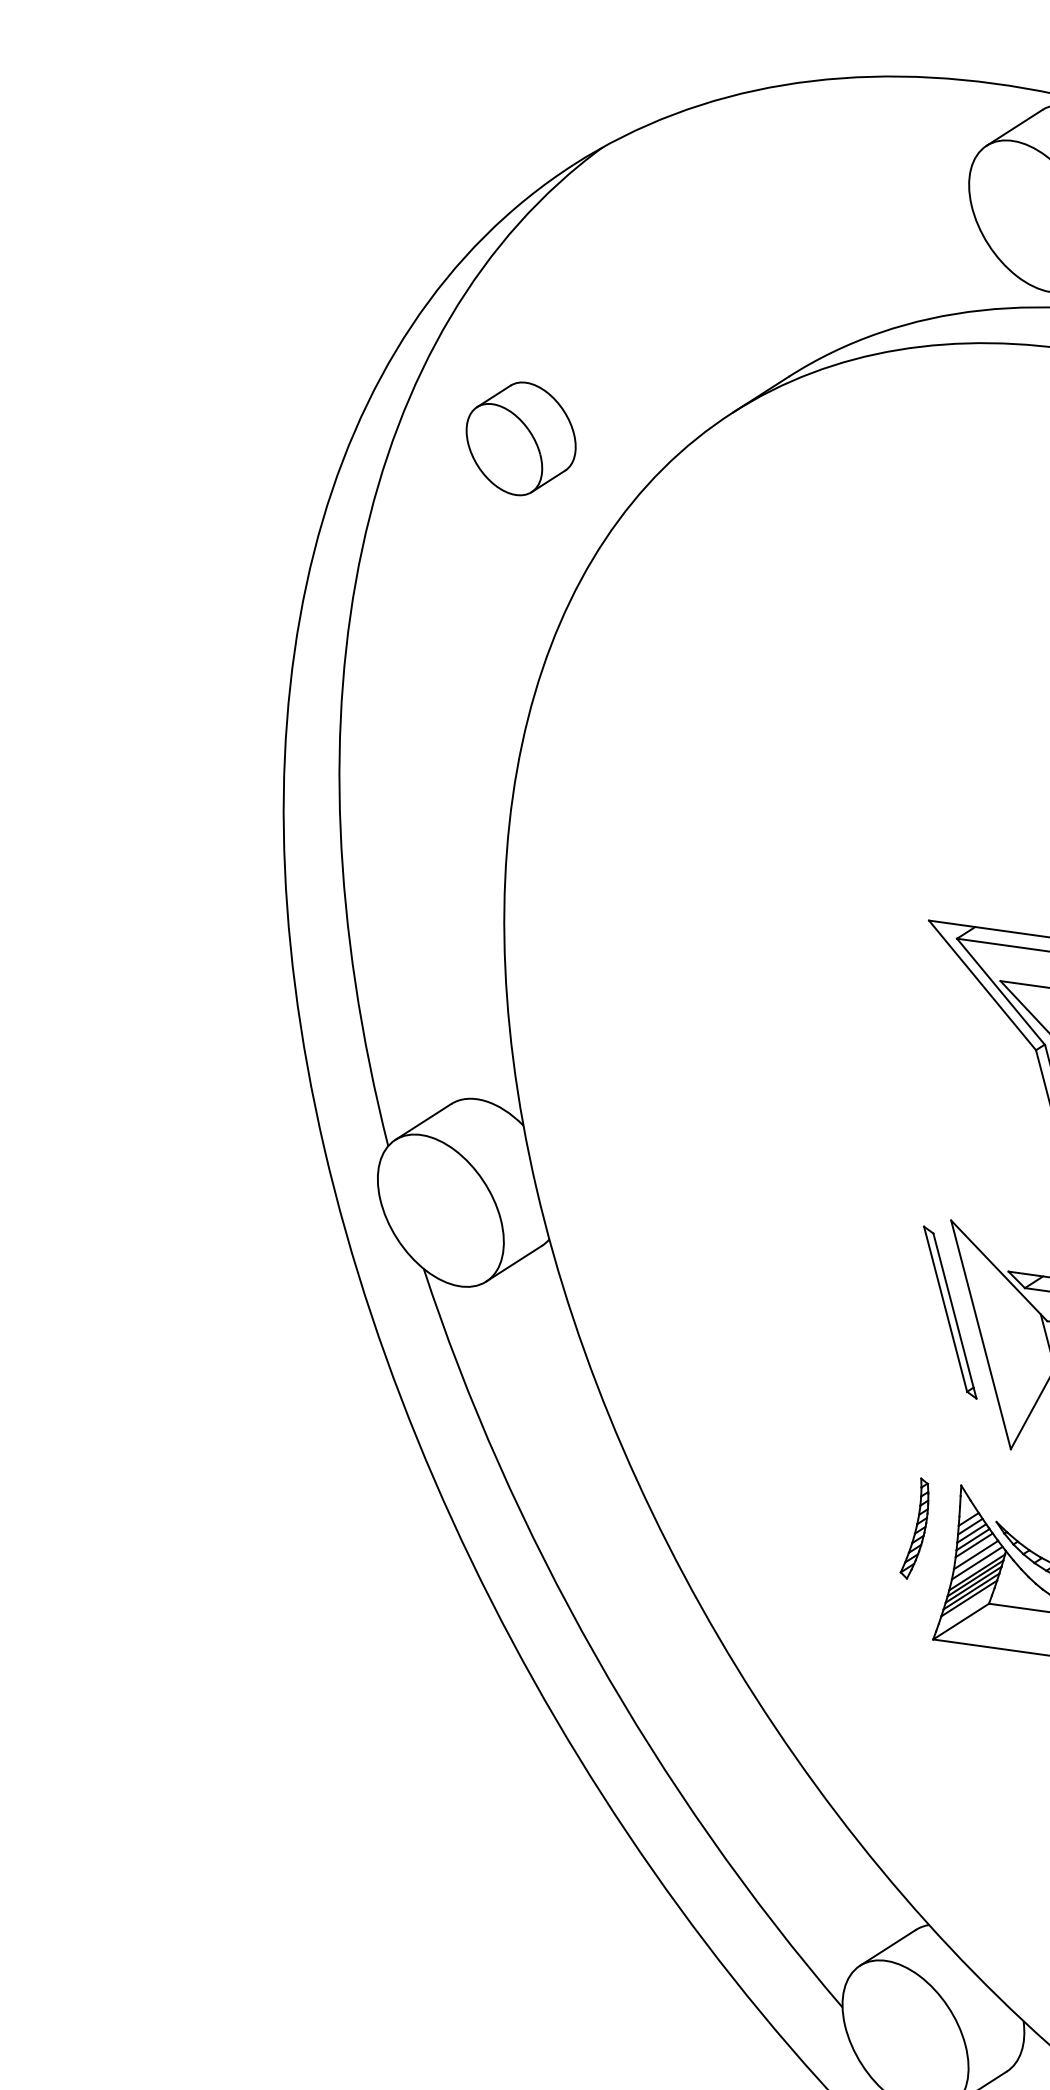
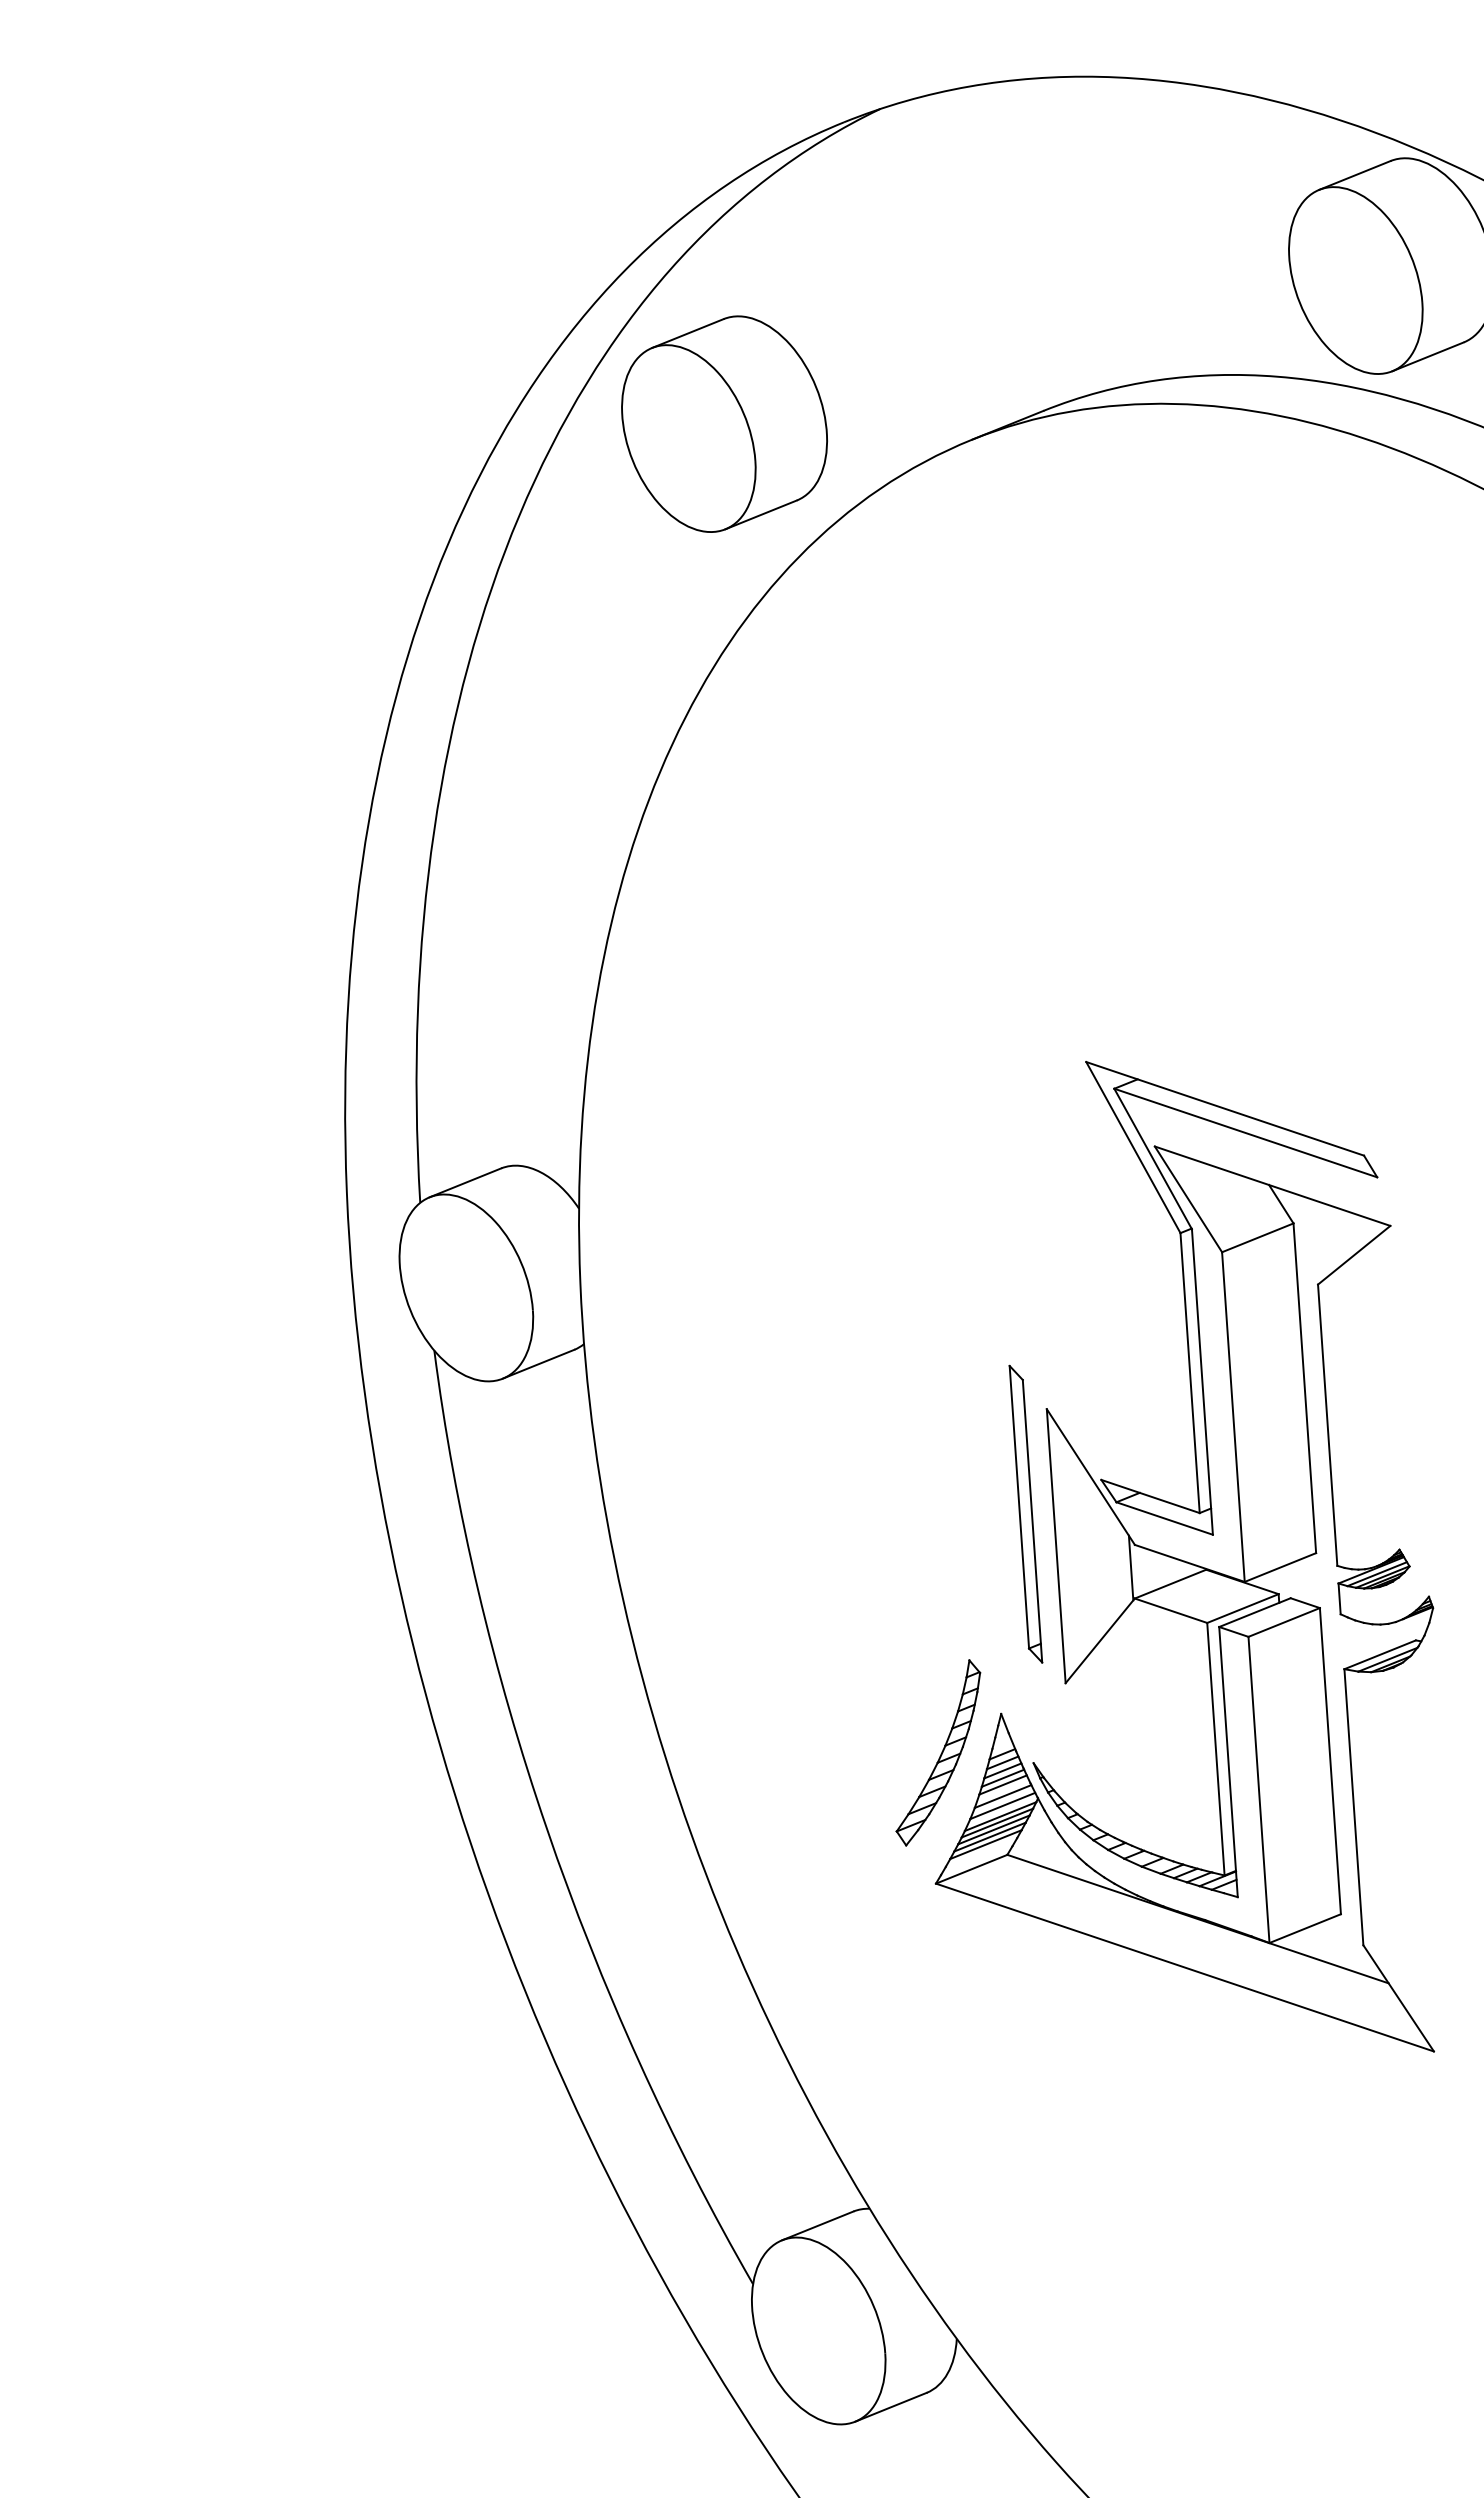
part: (521, 438) -> (724, 423), size x1.67
part: (949, 1312) -> (1025, 1513), size x1.43
part: (914, 1528) -> (938, 1752), size x1.67

